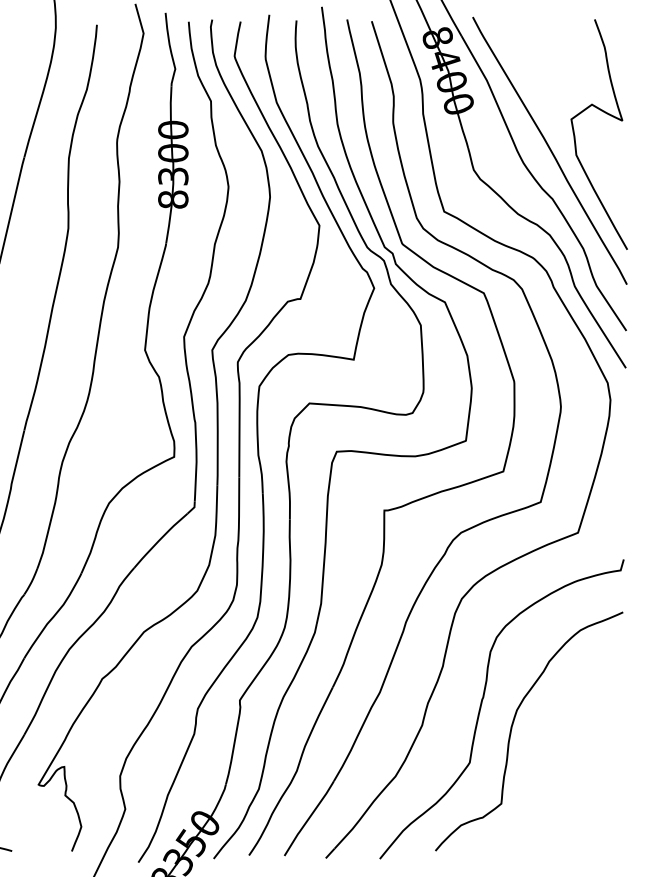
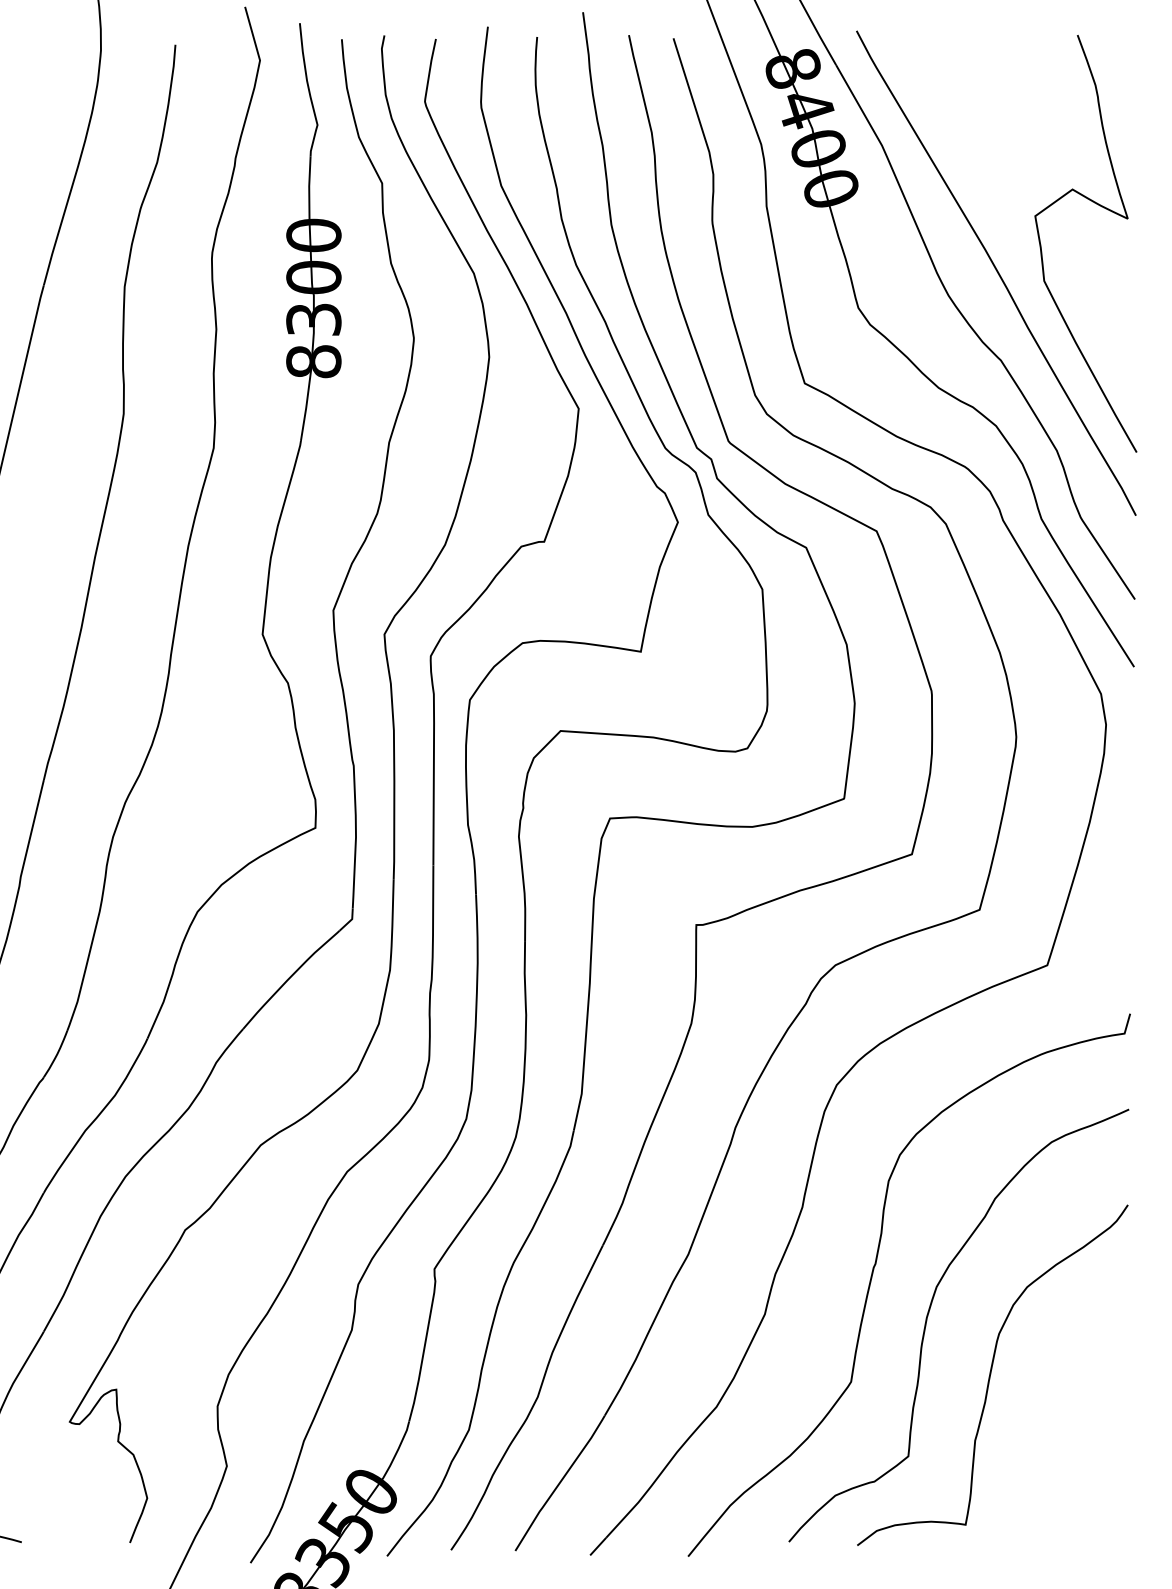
curve: (547, 758) -> (991, 1374), added

